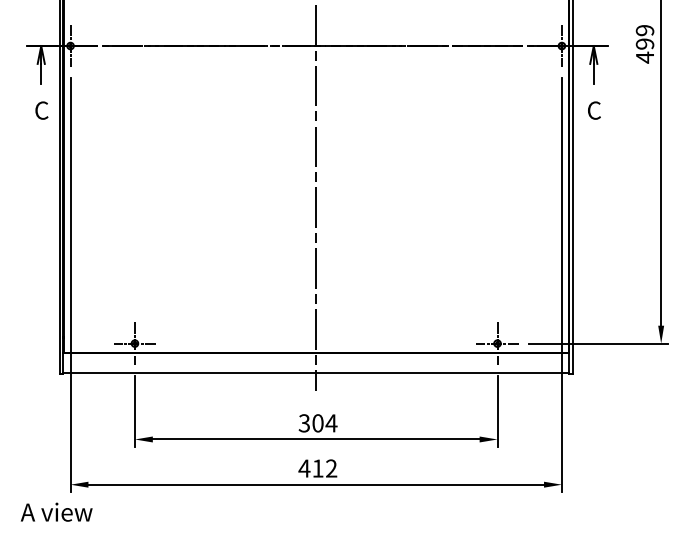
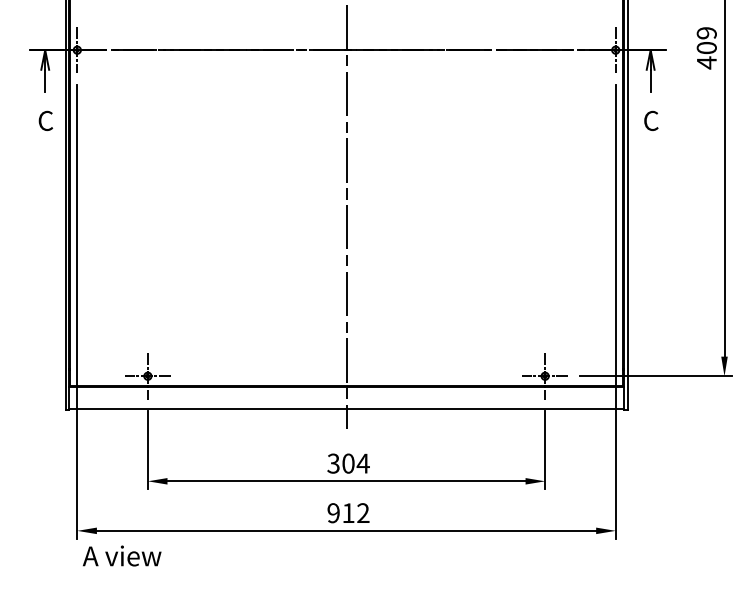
text: (644, 44) -> (706, 48), 499 -> 409
text: (304, 468) -> (333, 513), 412 -> 912
text: (57, 511) -> (122, 555), moved

